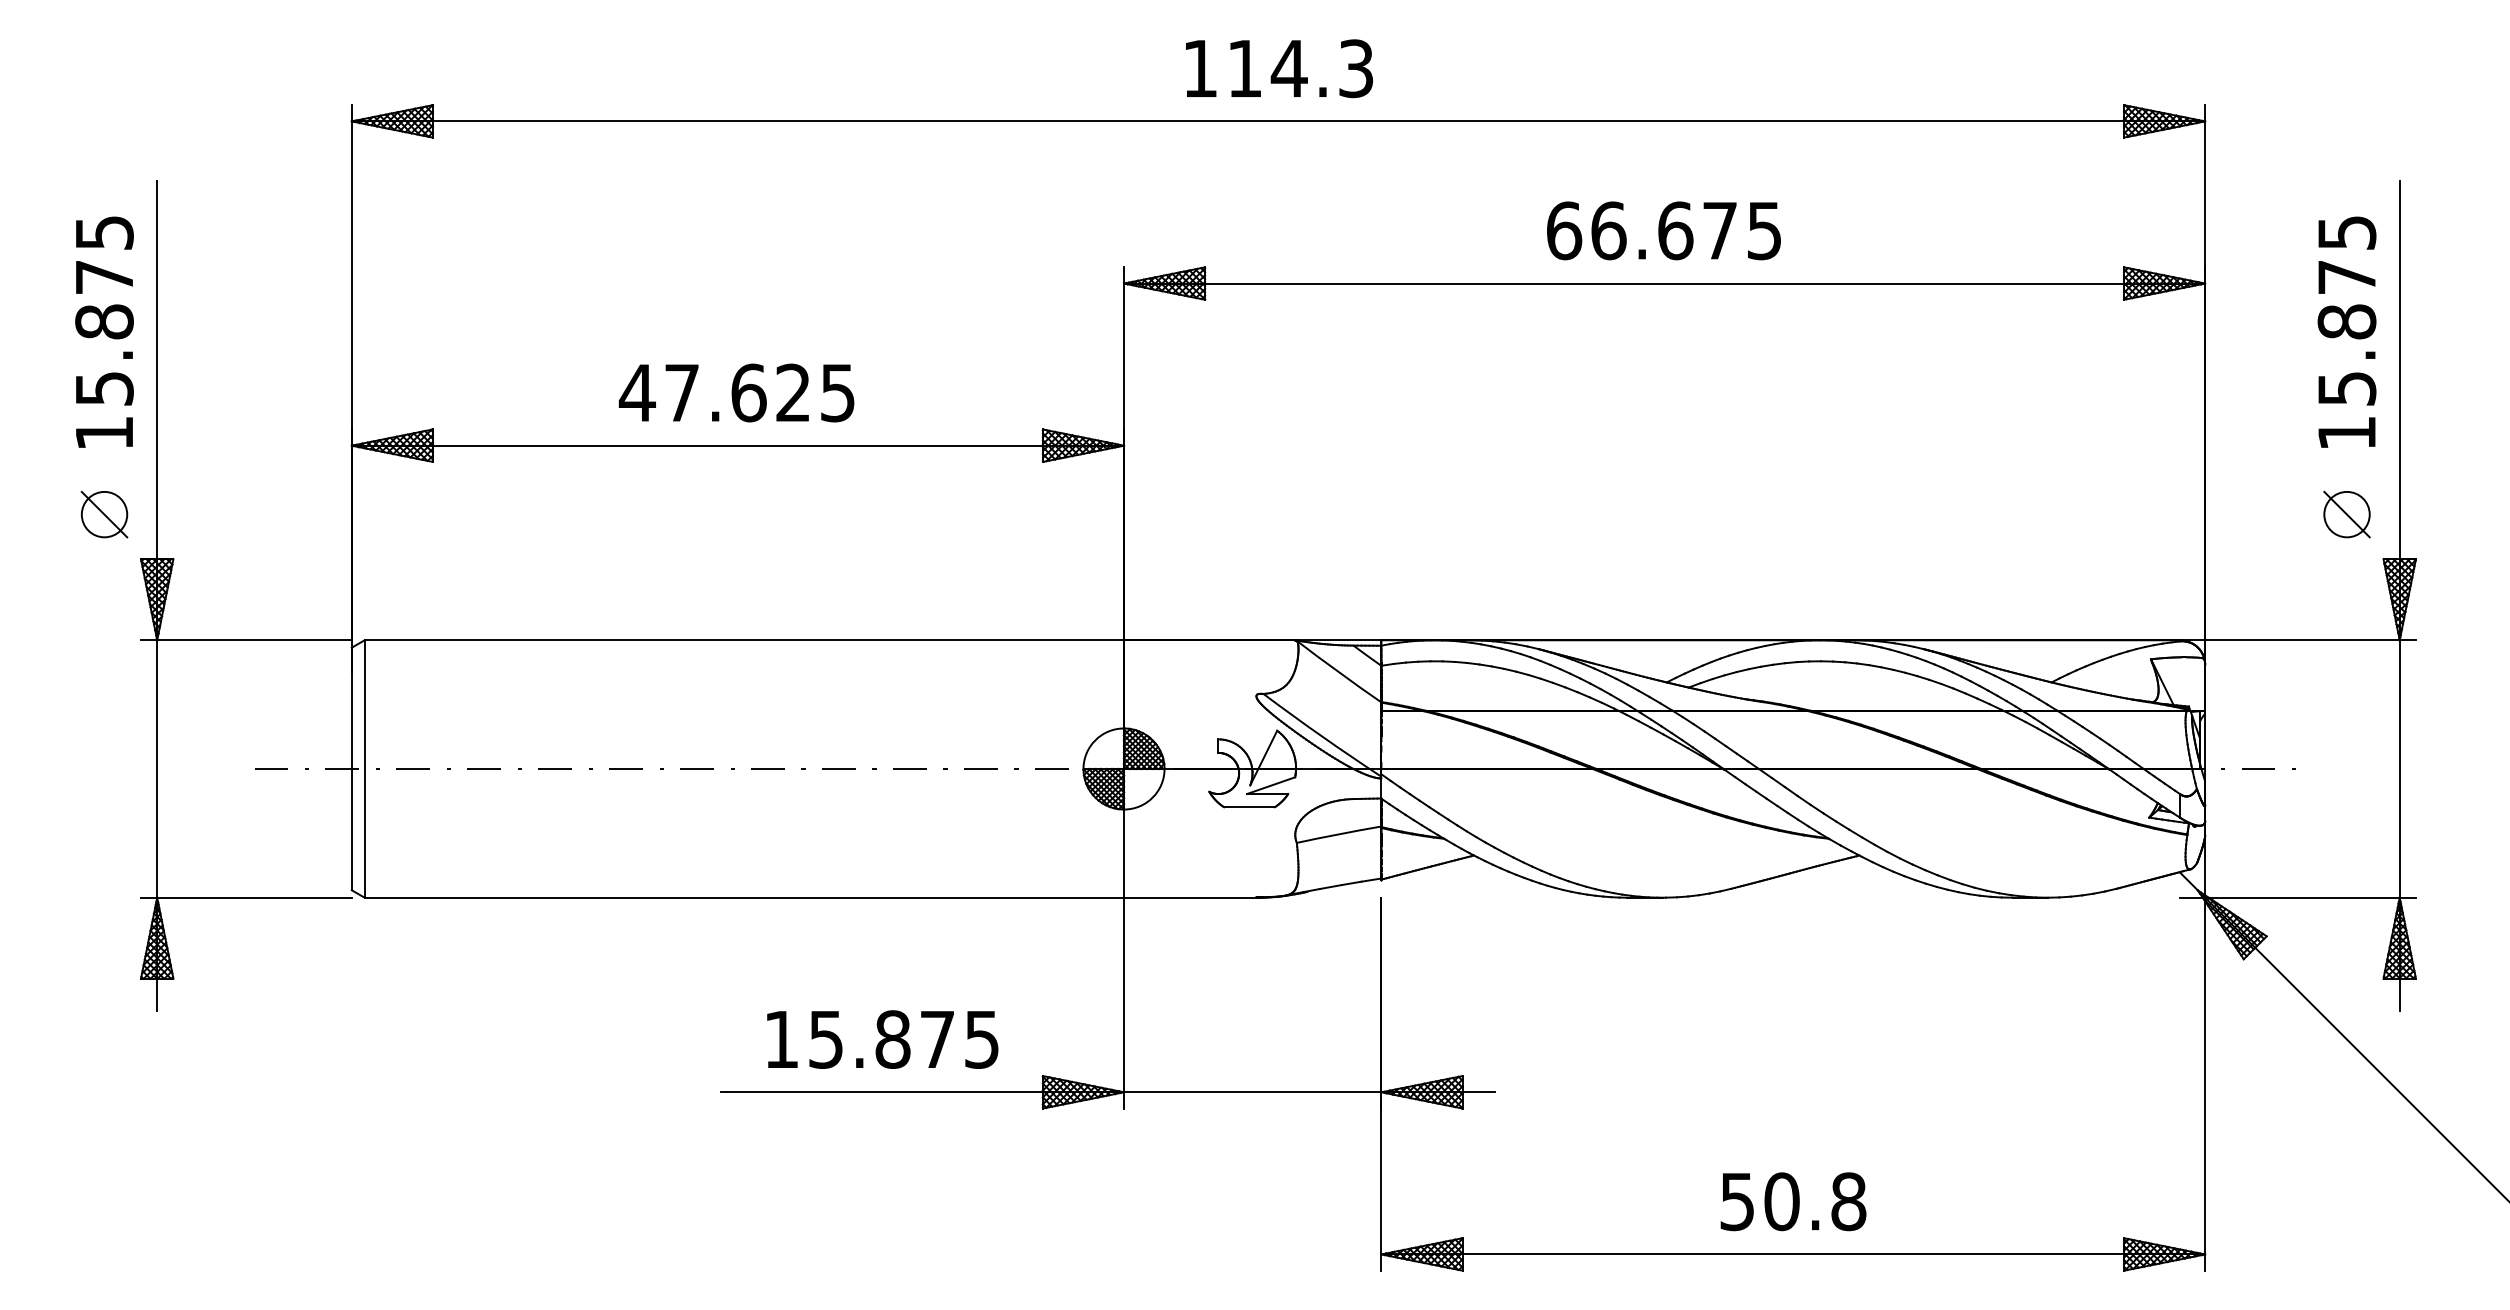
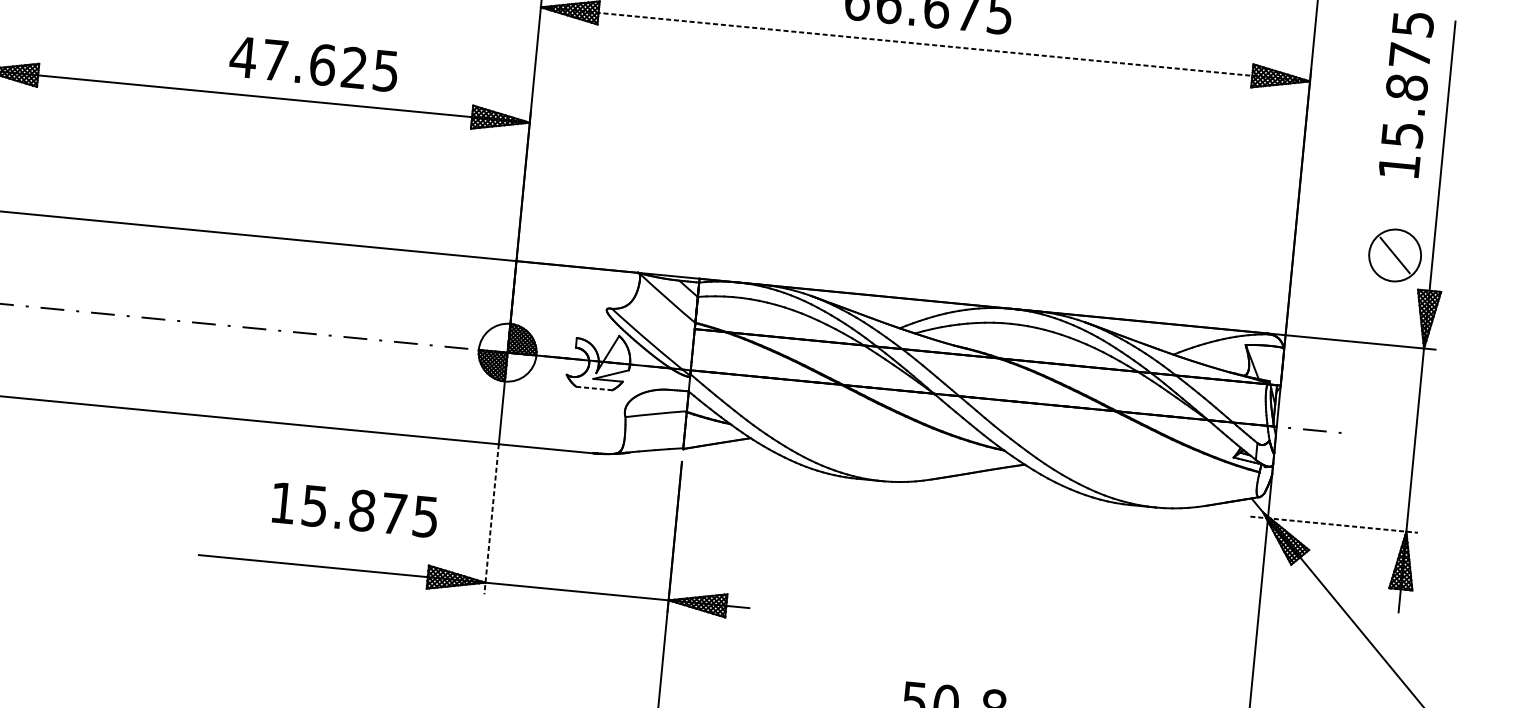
line: (1664, 283) -> (925, 44), solid -> dashed
text: (2346, 331) -> (1405, 94), moved
text: (736, 392) -> (313, 63), moved
circle: (2346, 514) -> (1394, 255), size x1.6
line: (1249, 807) -> (594, 388), solid -> dashed
line: (2298, 897) -> (1334, 524), solid -> dashed
line: (1124, 1003) -> (491, 519), solid -> dashed
text: (882, 1039) -> (354, 509), moved

